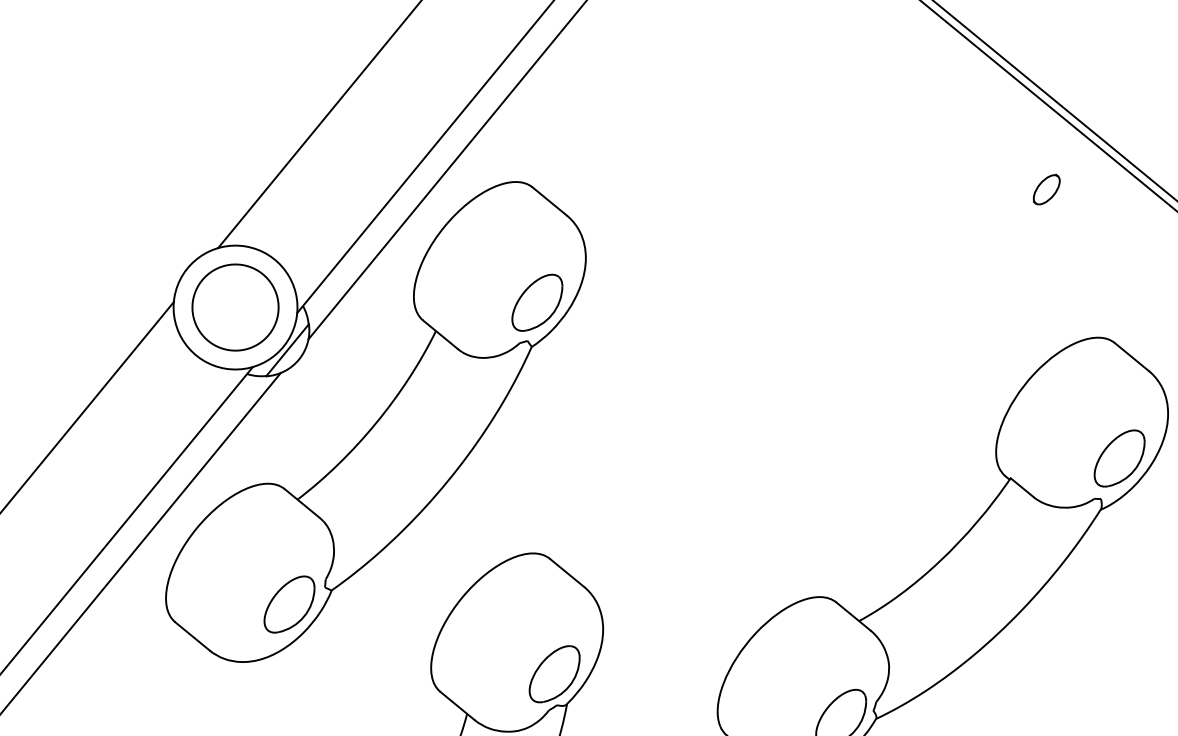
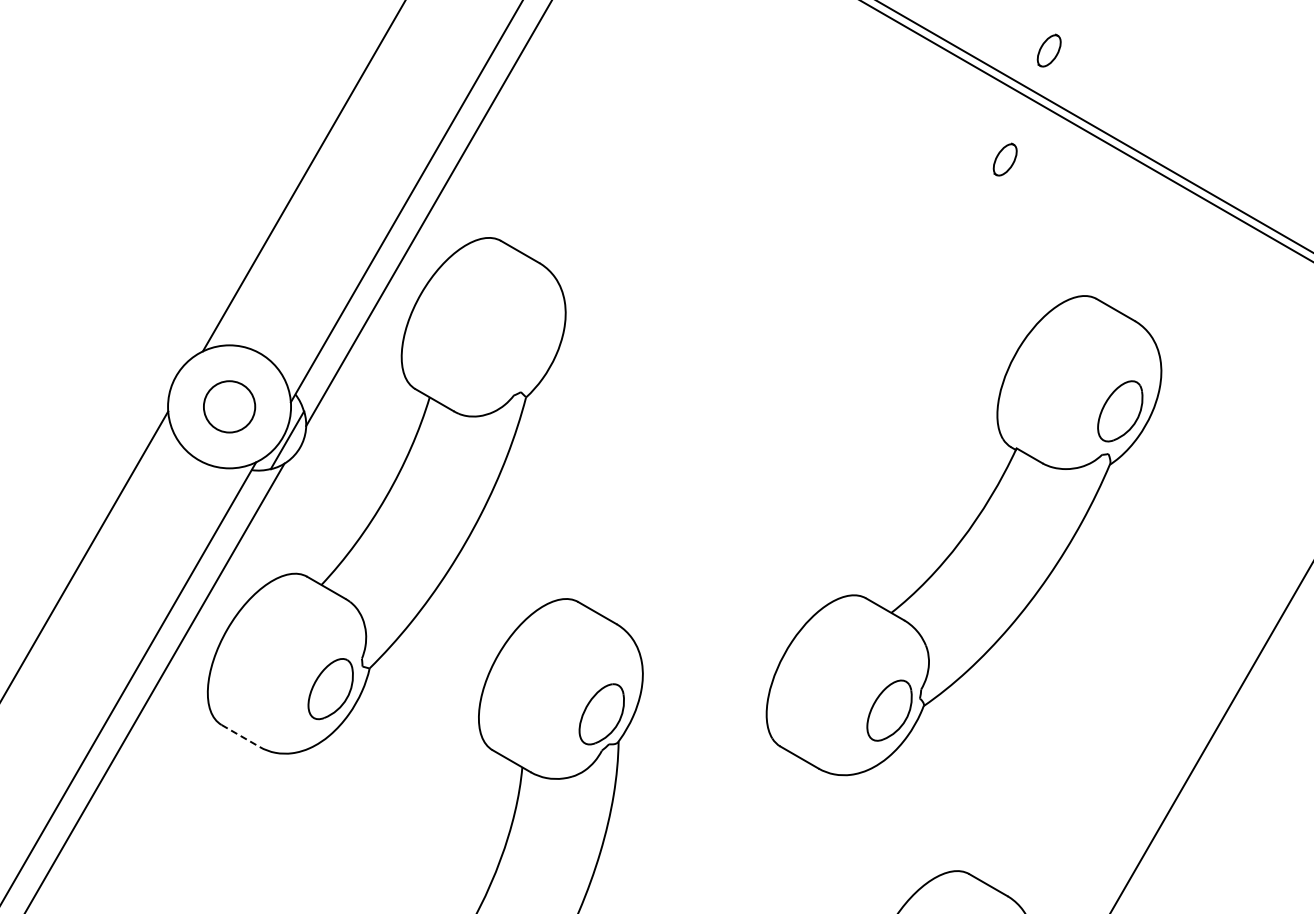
part: (1107, 88) -> (1048, 50), added
part: (537, 303) -> (524, 353), removed
circle: (235, 307) -> (229, 406), size x0.6
line: (192, 636) -> (240, 736), solid -> dashed

